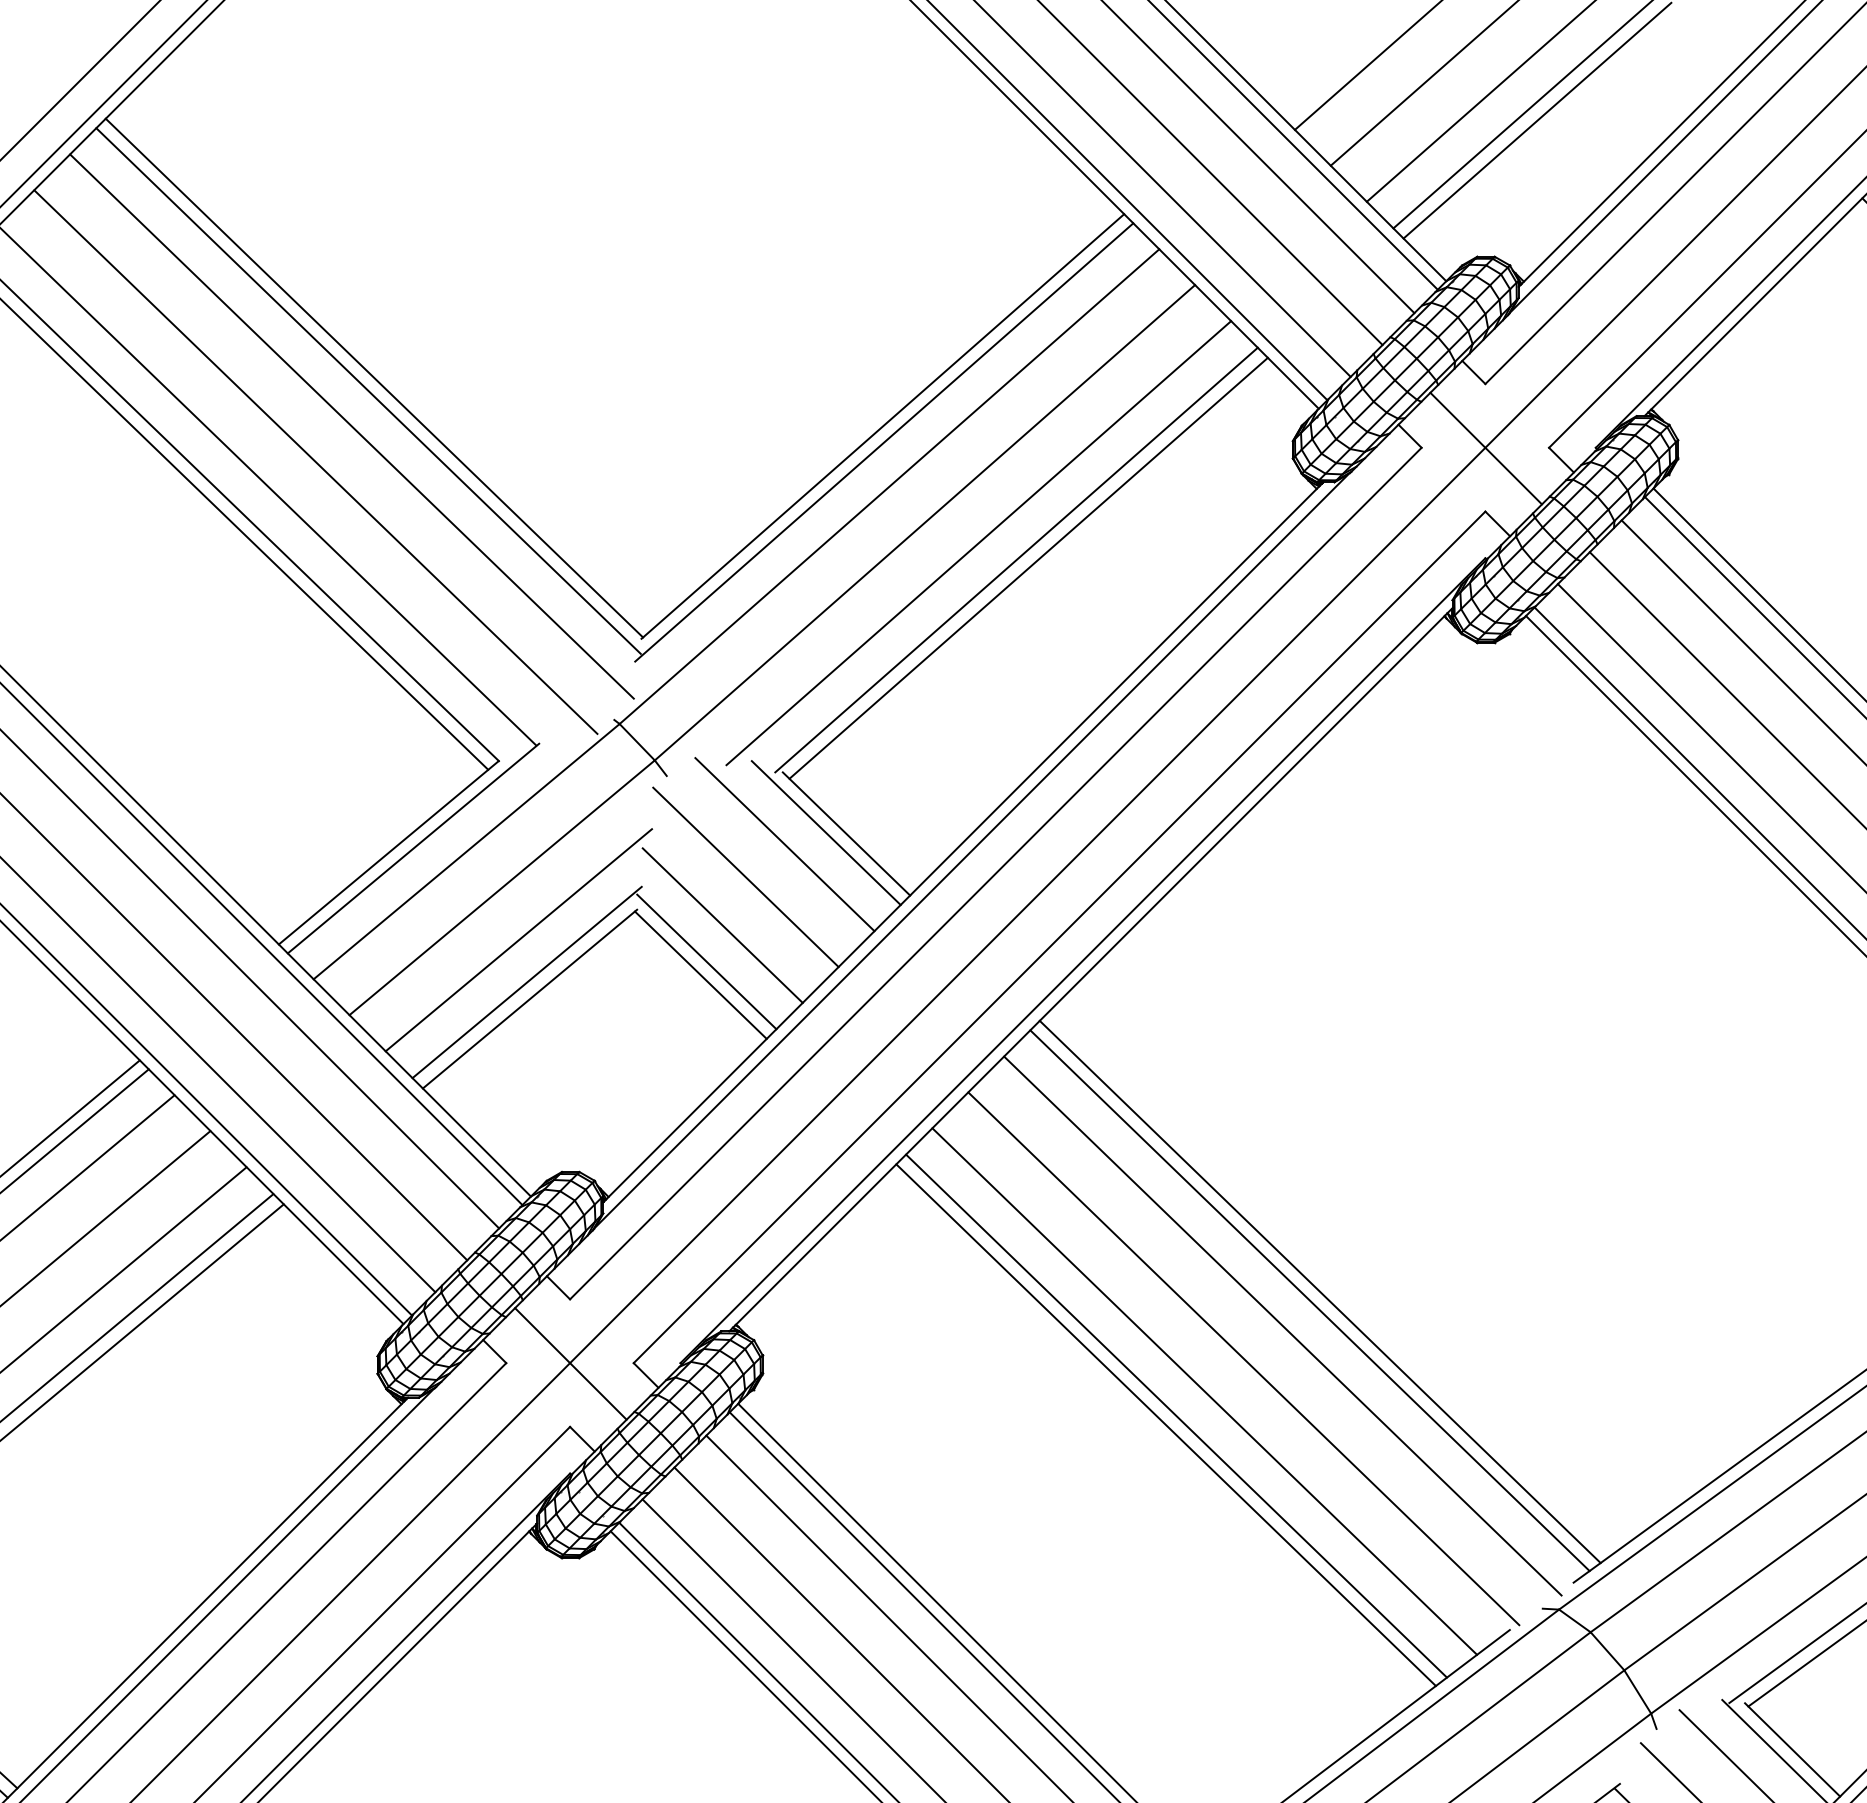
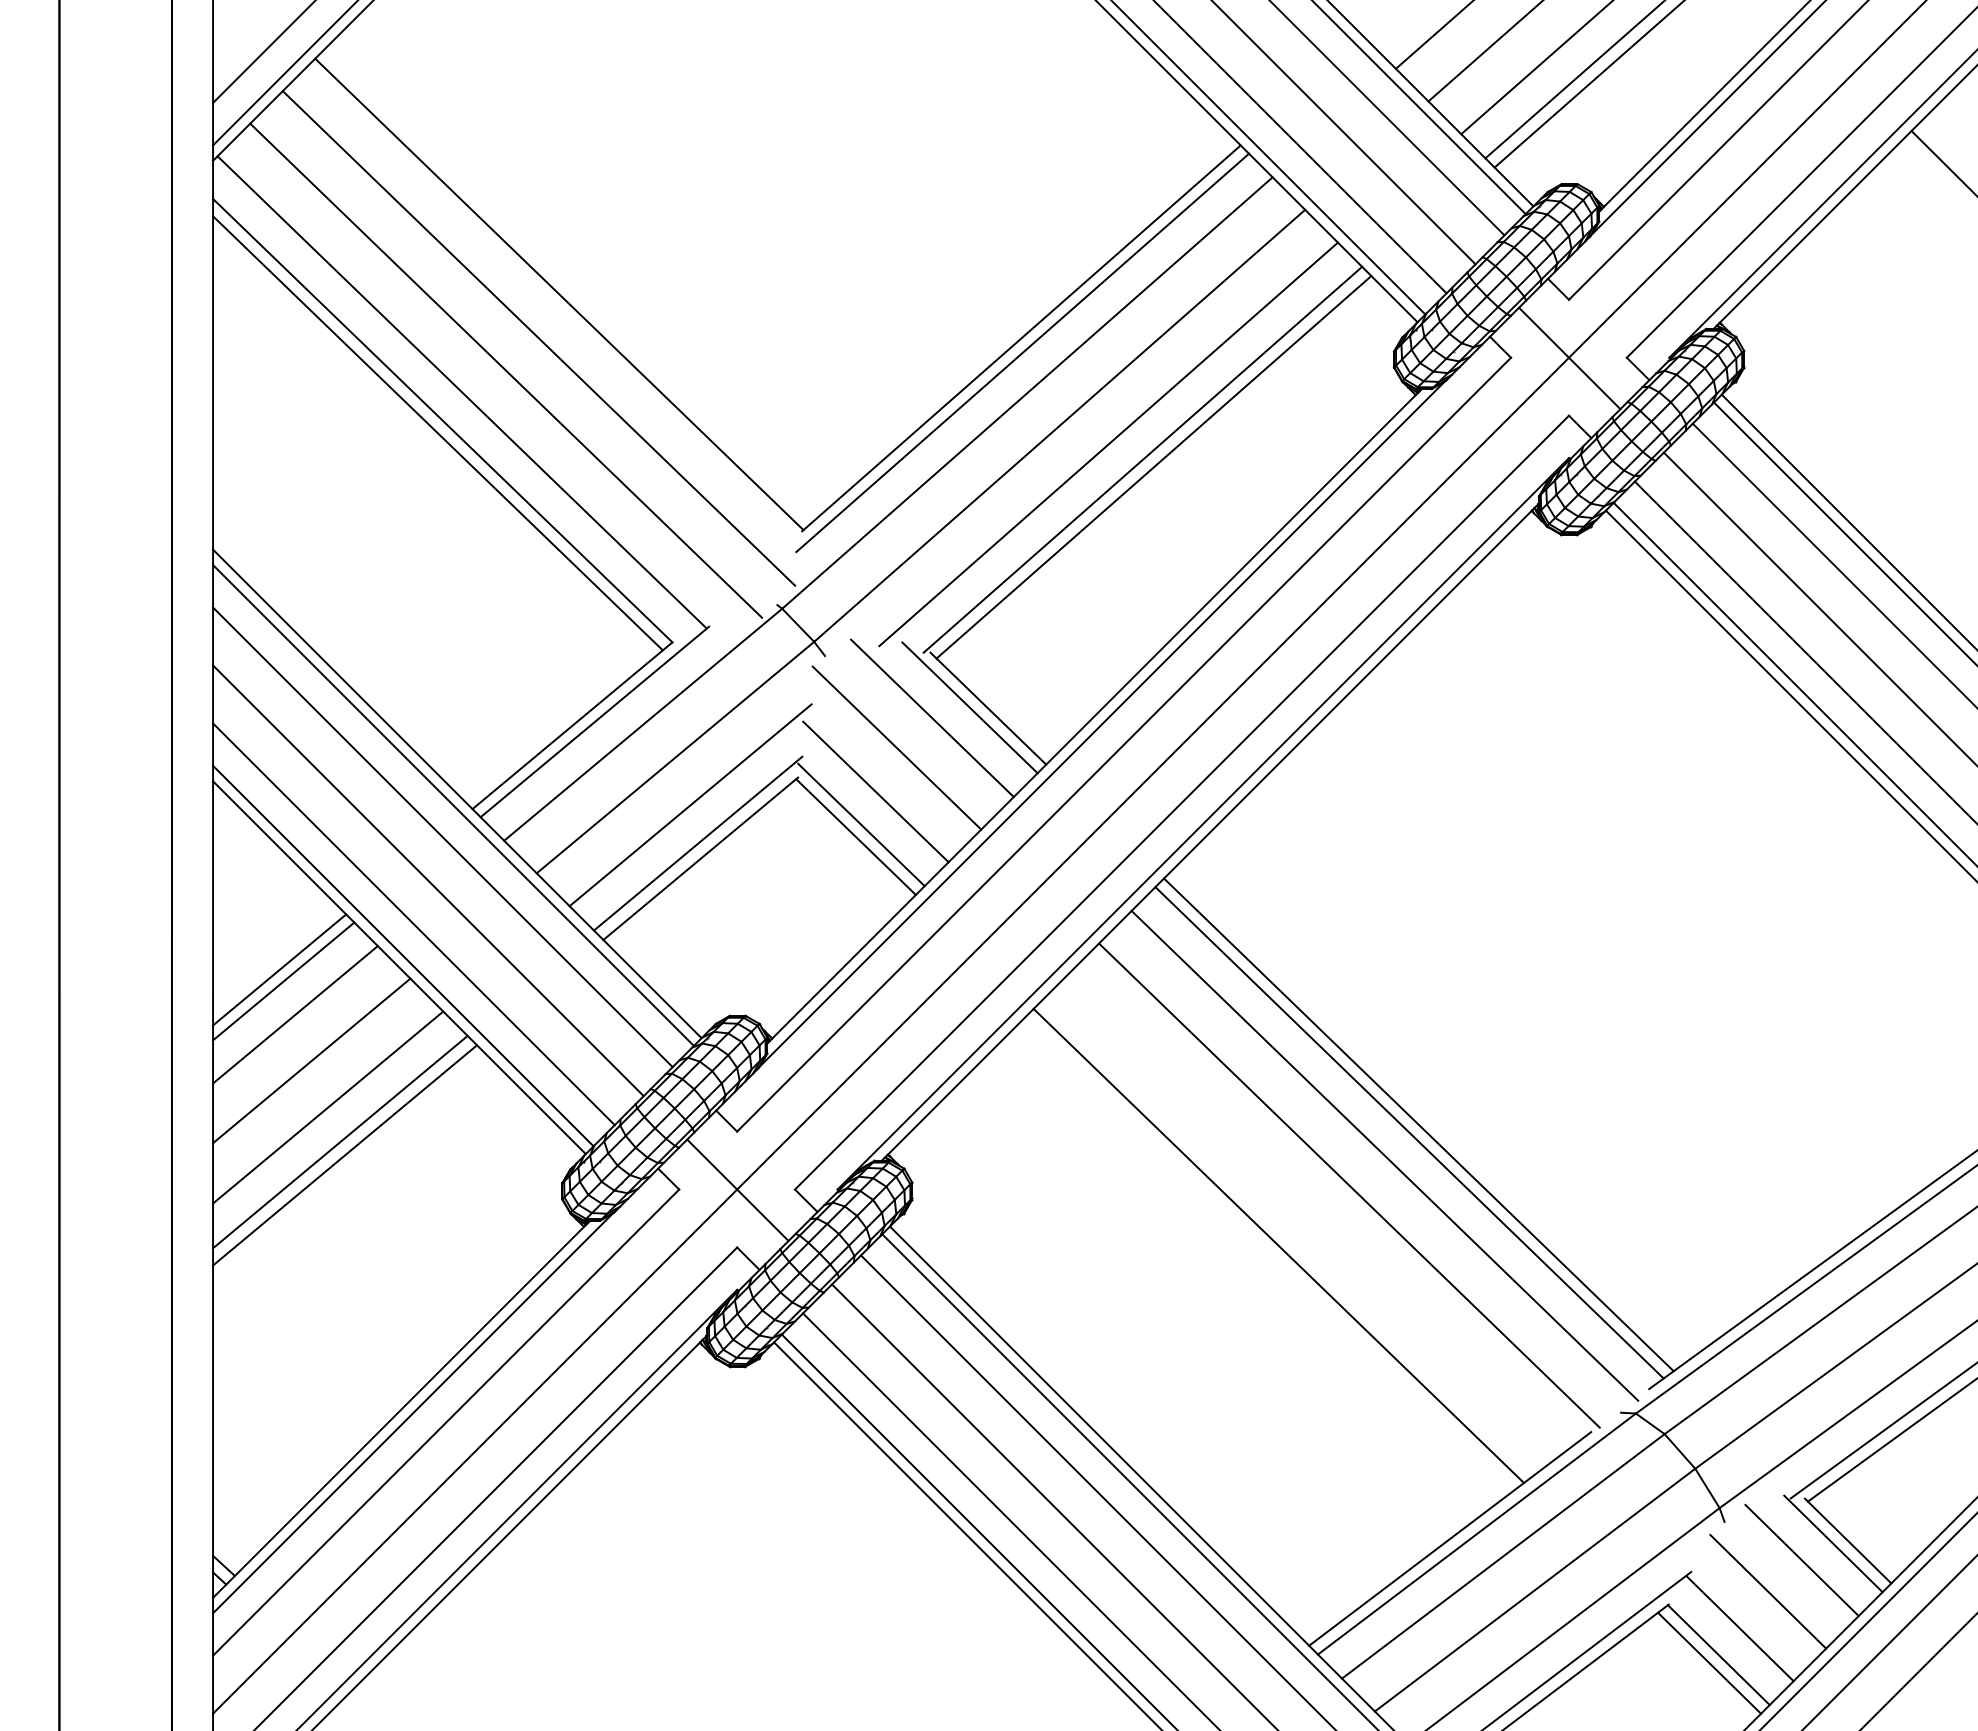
line: (367, 391) -> (553, 306), removed
line: (1204, 1391) -> (1313, 1215), removed
line: (1176, 1415) -> (1288, 1237), removed

